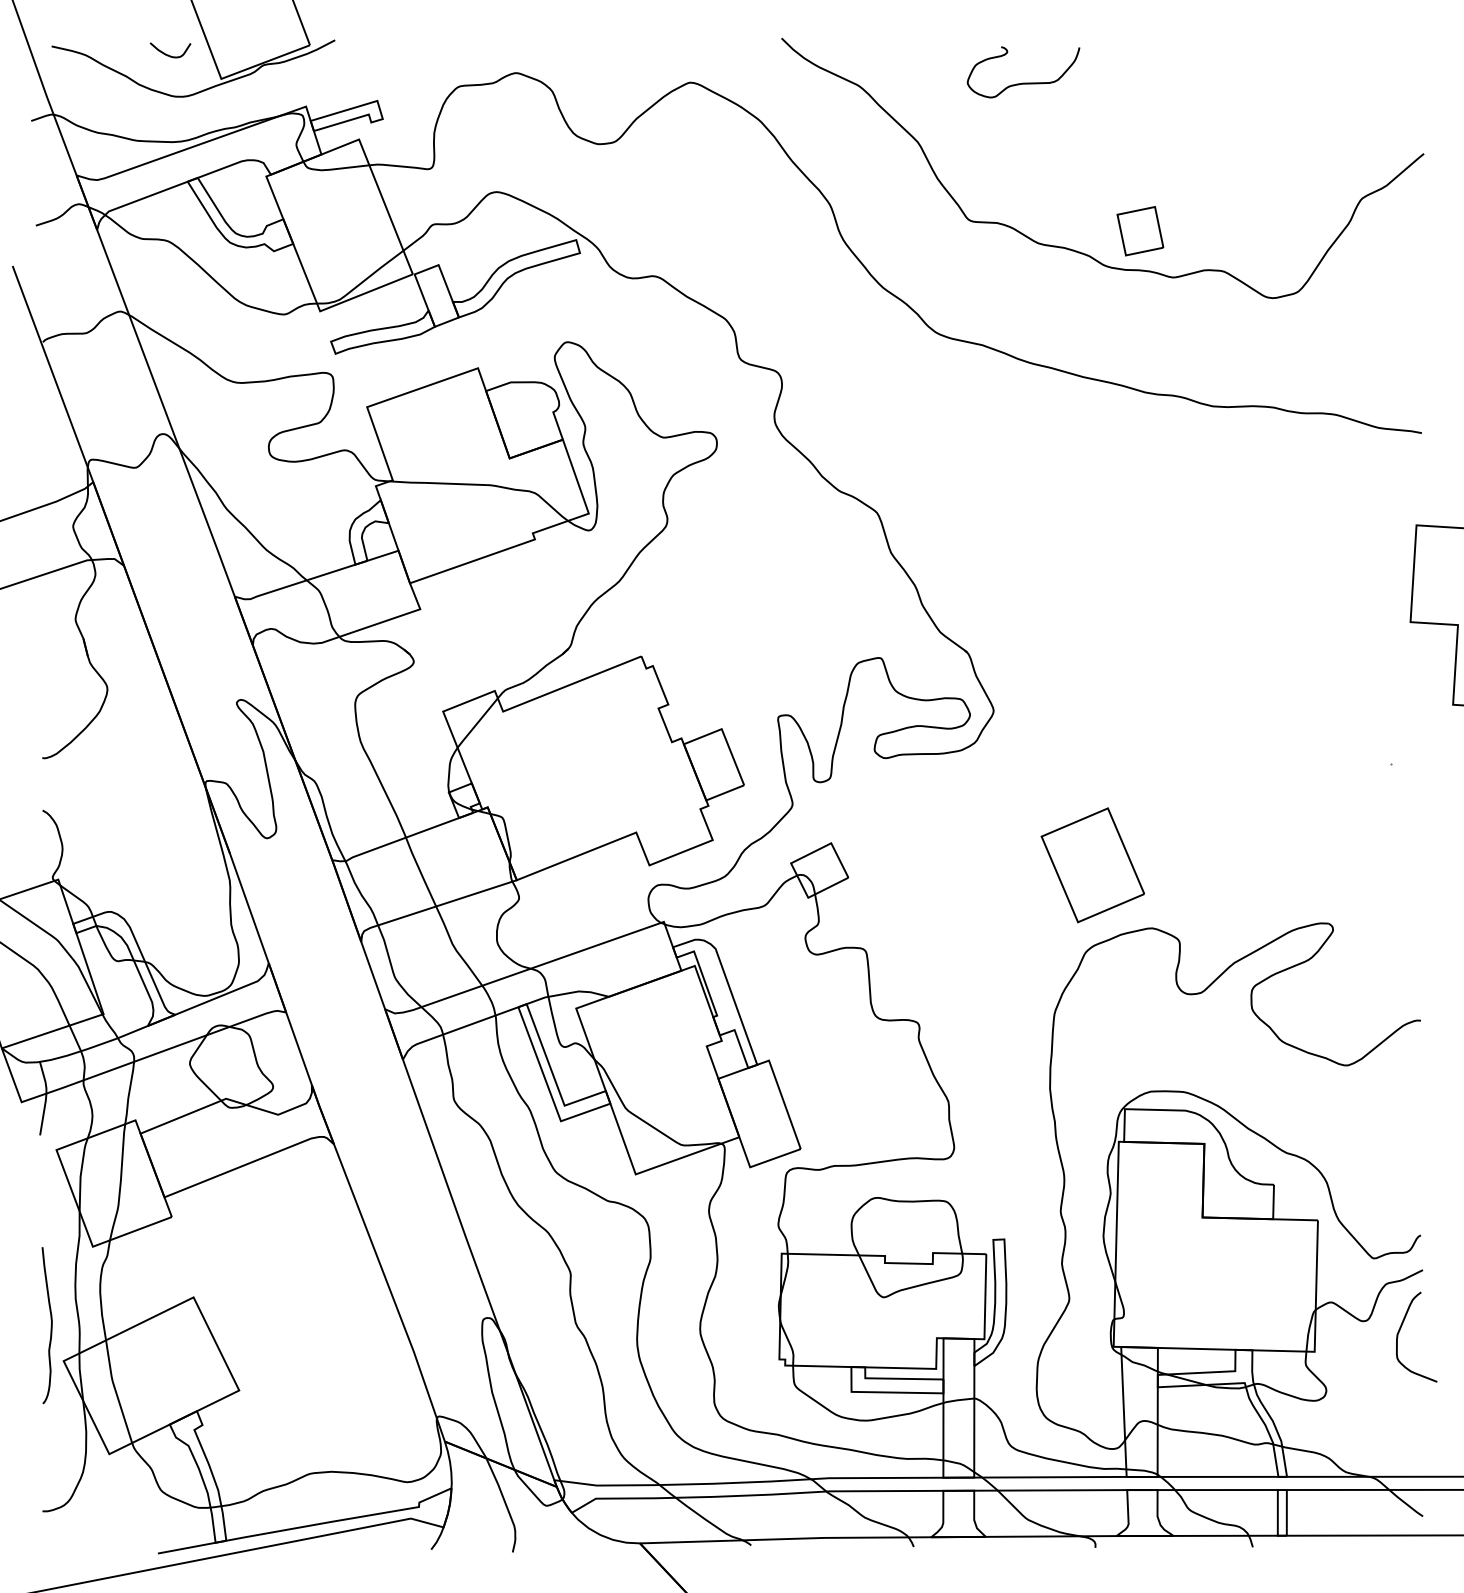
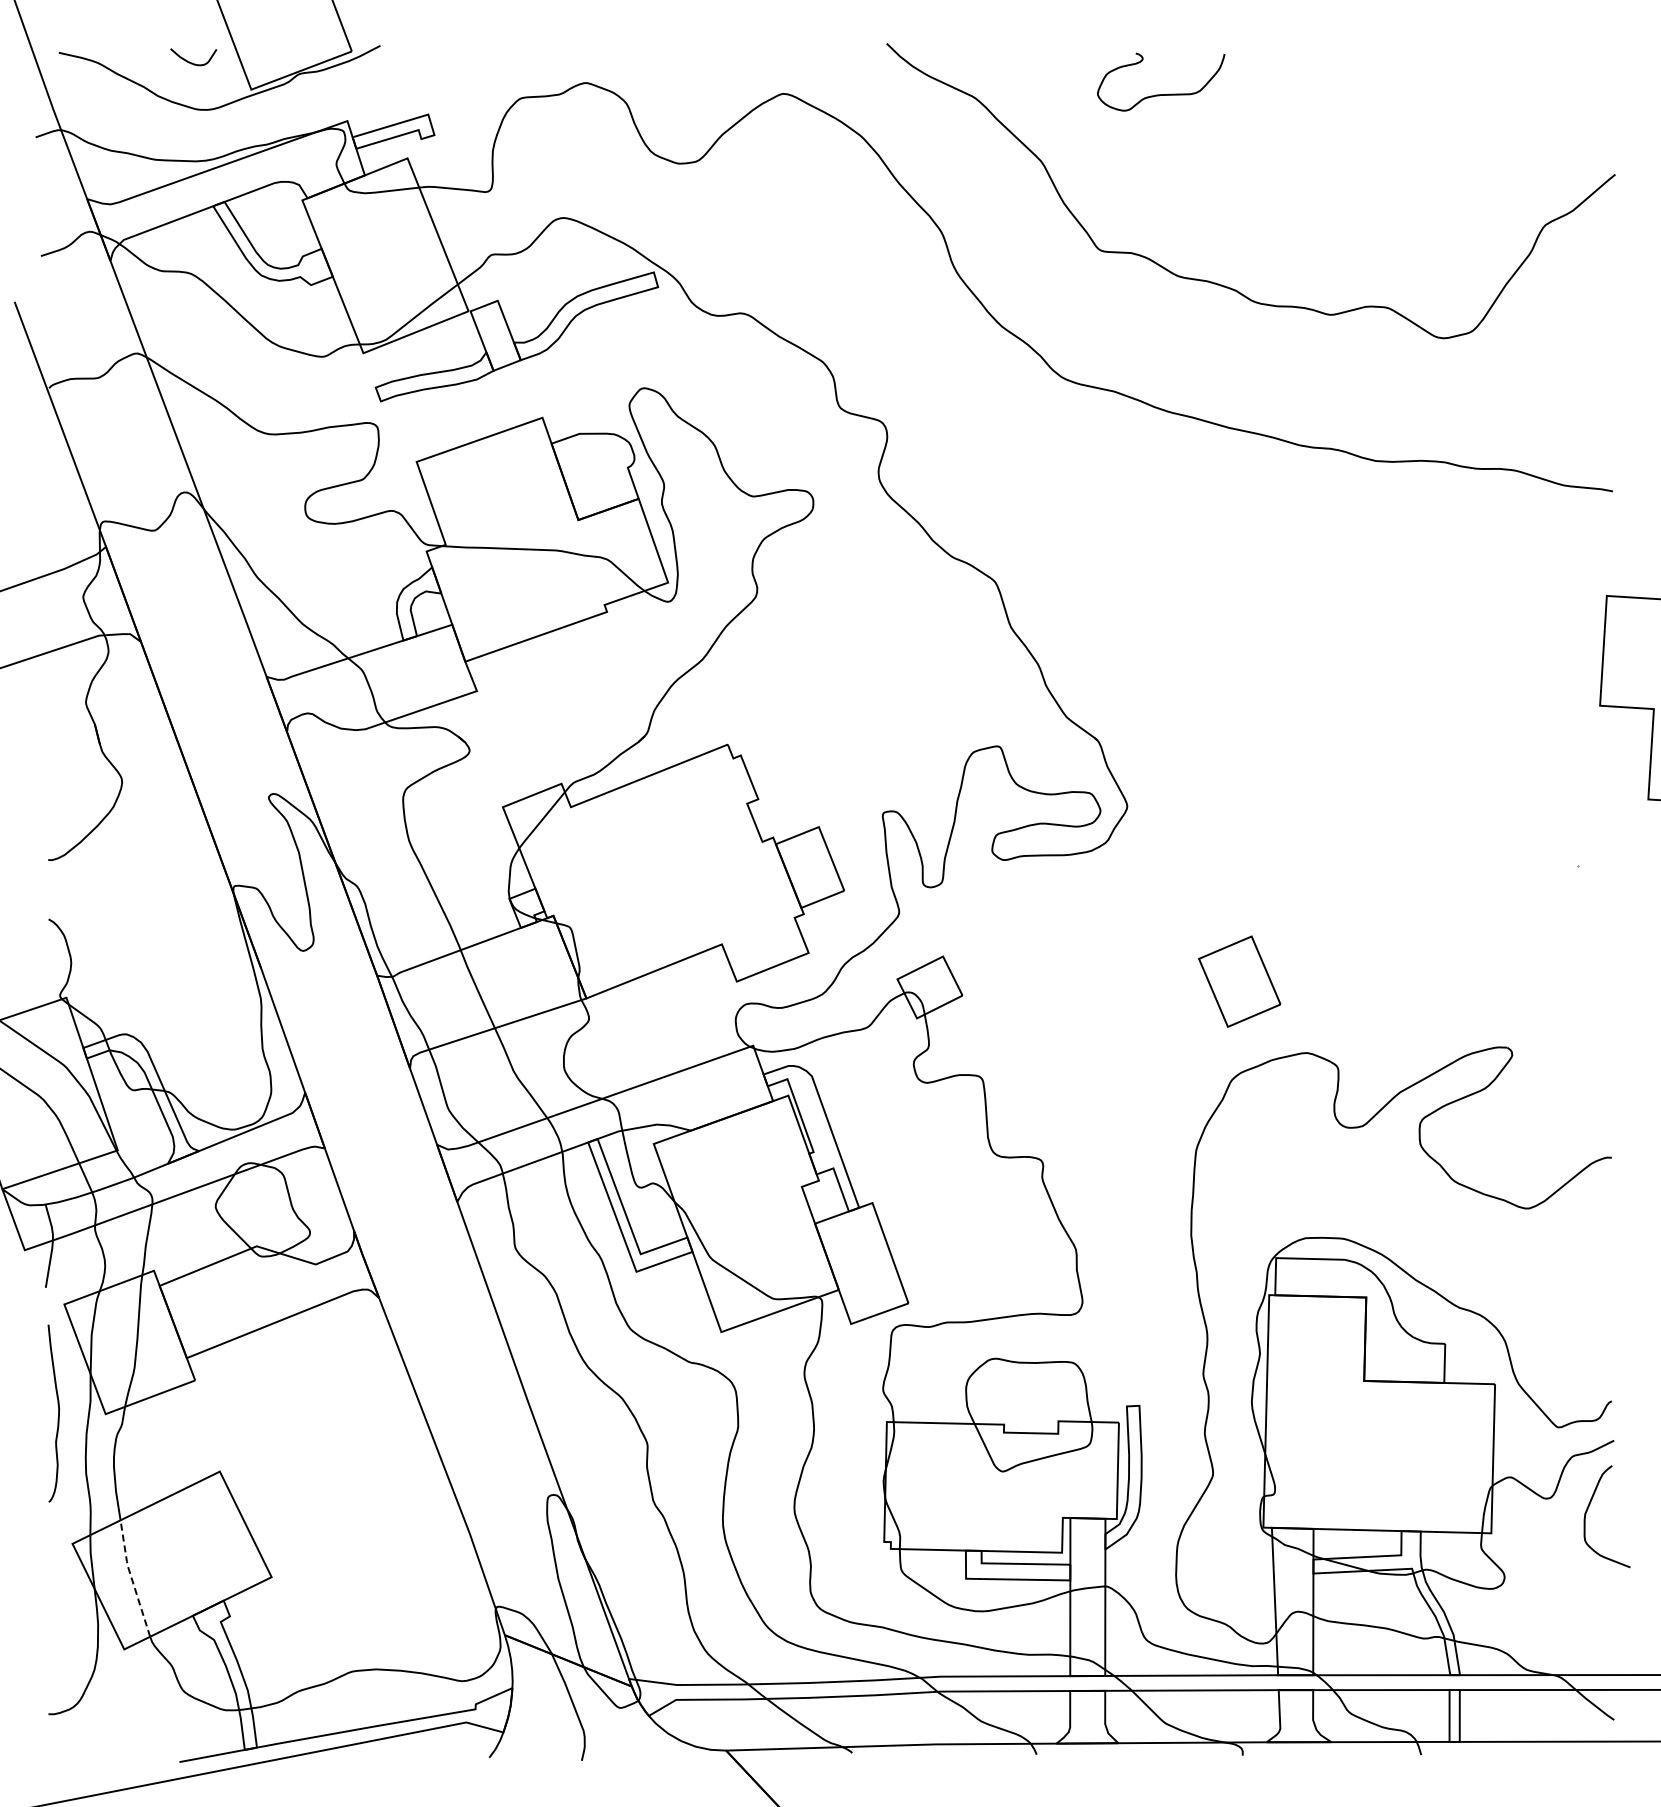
part: (1140, 230) -> (1293, 261), removed
part: (1092, 865) -> (1239, 981), size x0.7
curve: (51, 1325) -> (58, 1413), moved
line: (115, 1390) -> (131, 1577), solid -> dashed

